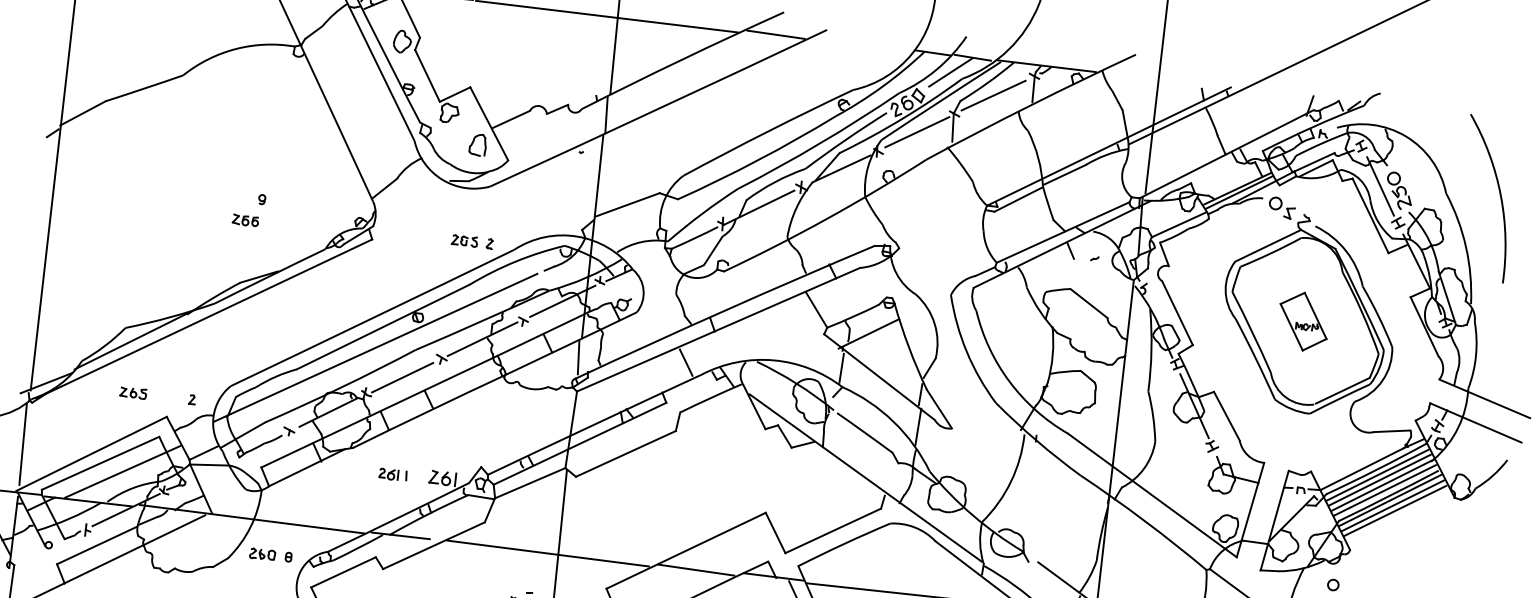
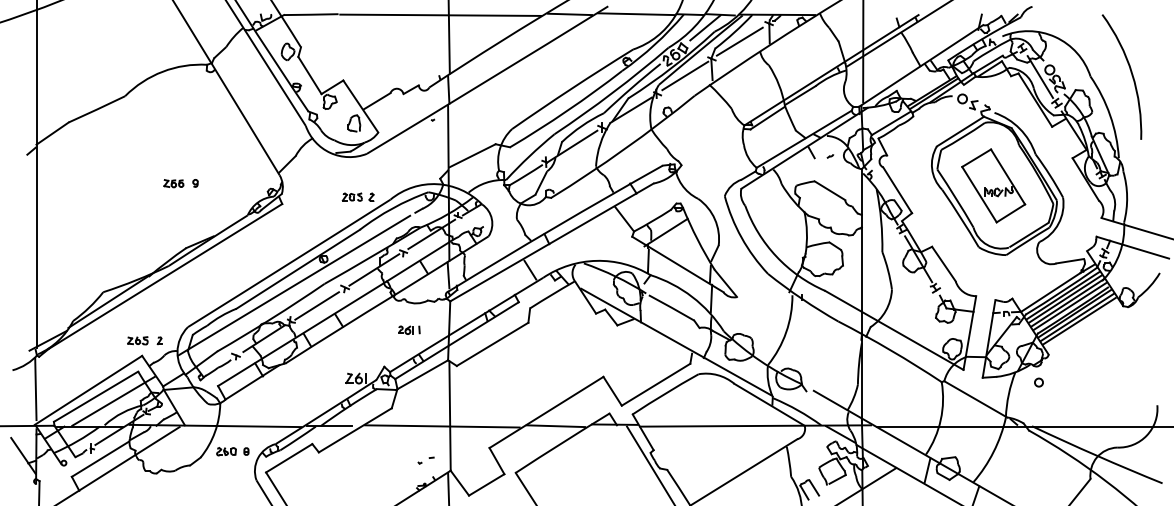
line: (862, 44) -> (636, 14), added
part: (245, 220) -> (173, 183), moved
part: (1303, 321) -> (993, 185), size x1.67
part: (132, 392) -> (137, 340), moved
part: (393, 473) -> (409, 329), moved

